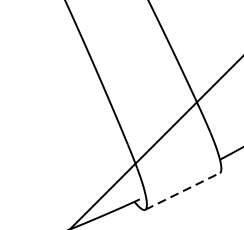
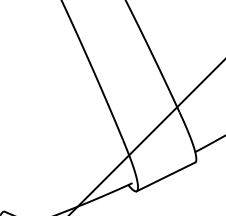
line: (181, 190) -> (165, 176), dashed -> solid

